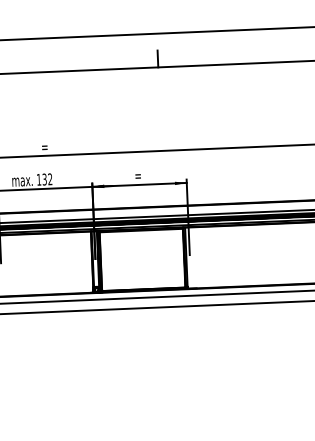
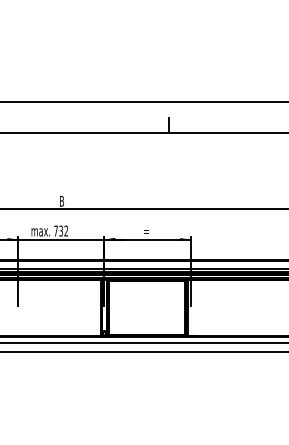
text: (44, 147) -> (62, 201), = -> B
text: (38, 179) -> (55, 230), 132 -> 732

